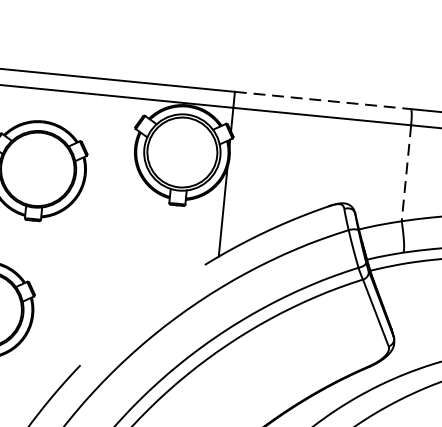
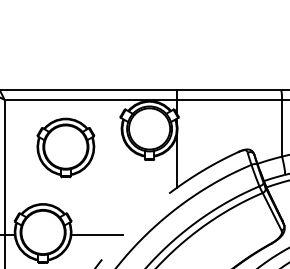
line: (323, 100) -> (229, 90), dashed -> solid
line: (407, 173) -> (282, 128), dashed -> solid
line: (76, 324) -> (97, 235), added

